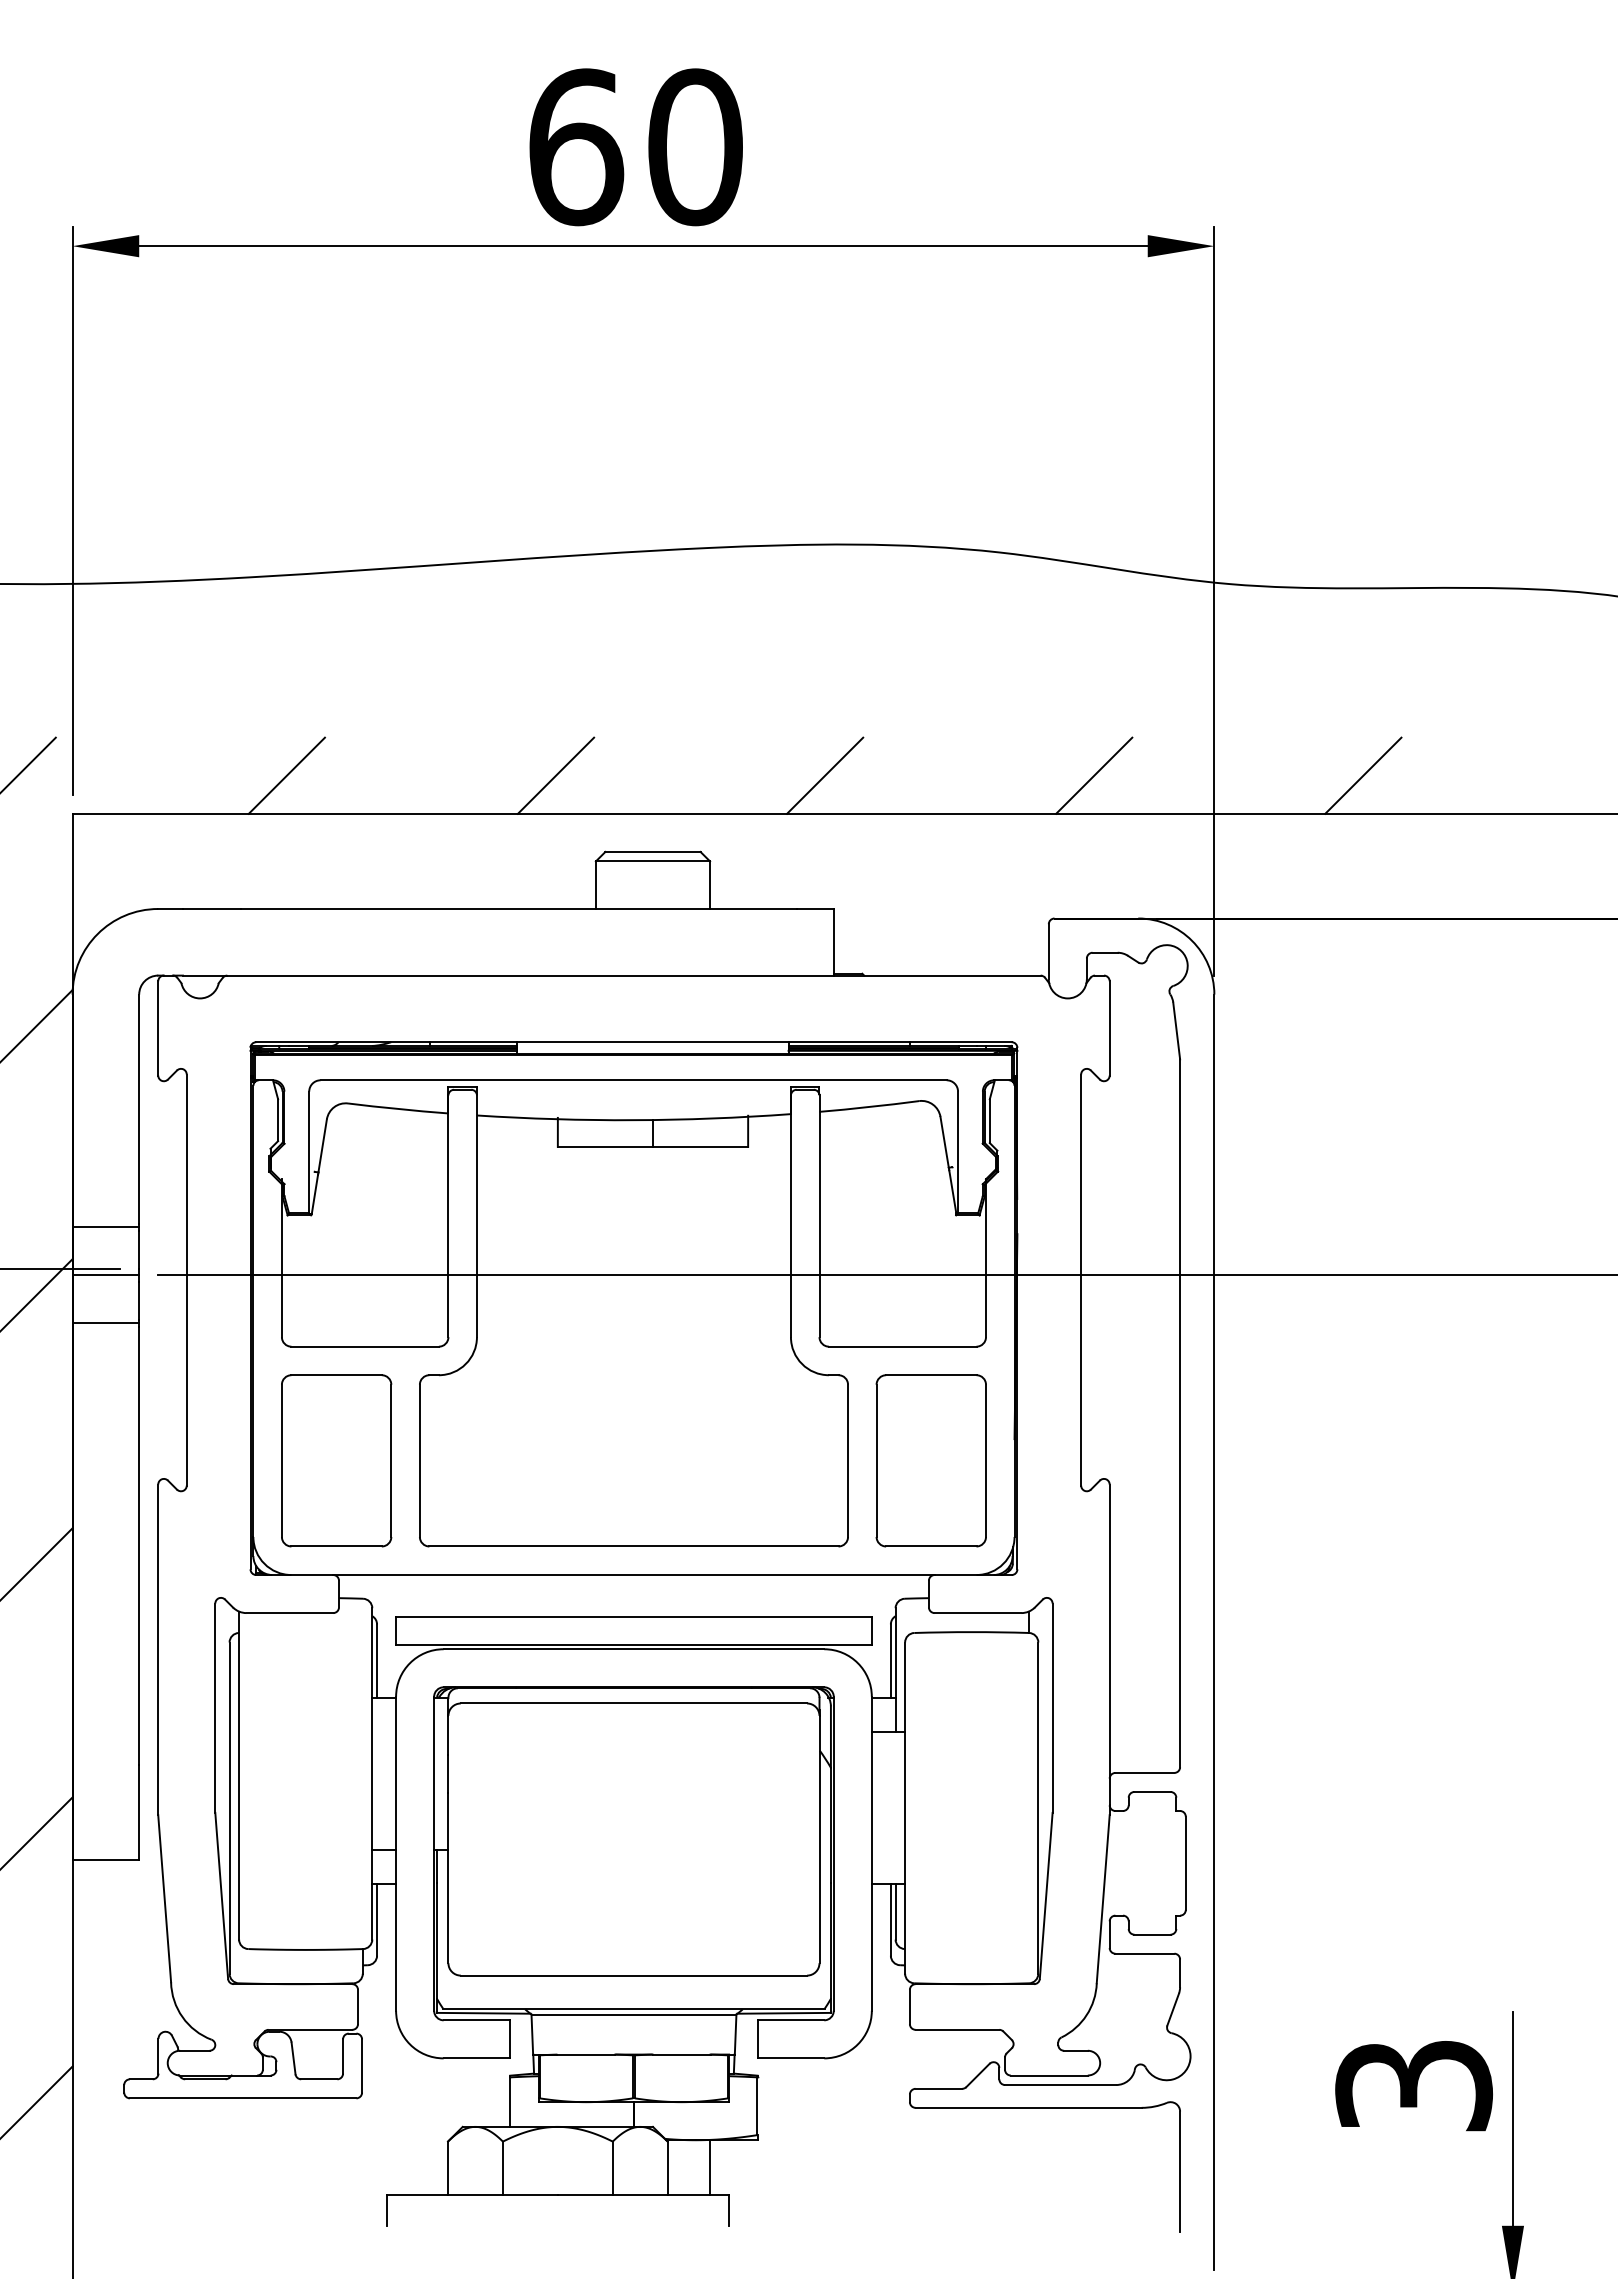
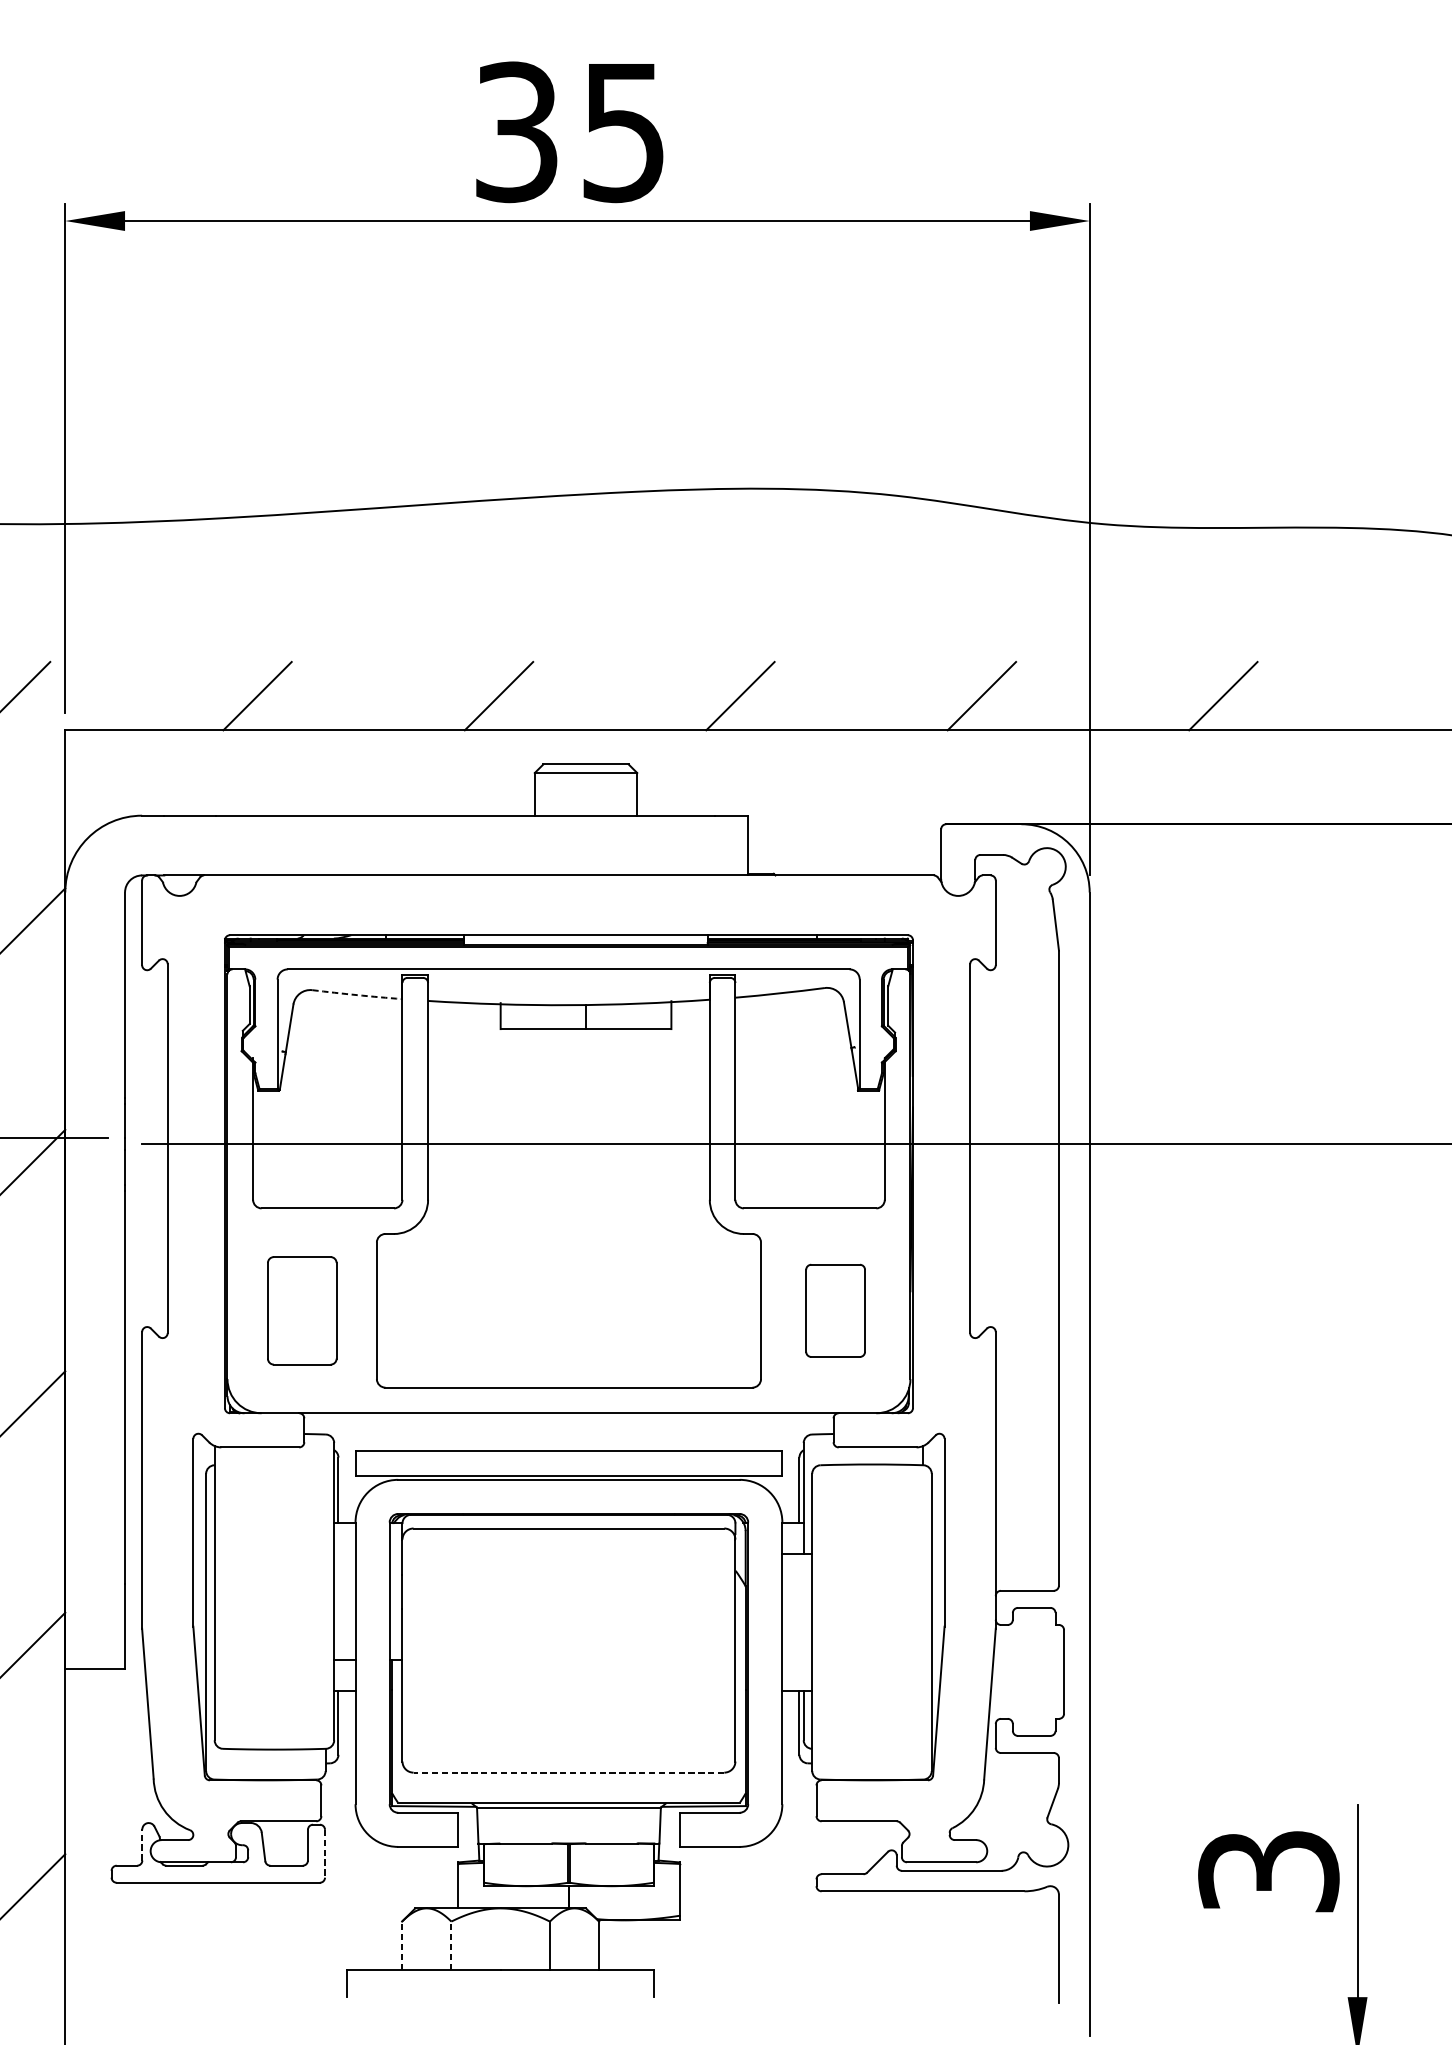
text: (635, 147) -> (570, 132), 60 -> 35
arc: (397, 1109) -> (356, 995), solid -> dashed
line: (105, 1227) -> (94, 1101), removed
line: (105, 1275) -> (94, 1144), removed
line: (105, 1323) -> (94, 1187), removed
part: (336, 1460) -> (302, 1310), size x0.7
part: (930, 1460) -> (835, 1310), size x0.6
line: (633, 1975) -> (568, 1772), solid -> dashed
line: (158, 2055) -> (142, 1844), solid -> dashed
line: (362, 2065) -> (325, 1853), solid -> dashed
line: (710, 2167) -> (637, 1944), removed
line: (447, 2168) -> (401, 1945), solid -> dashed
line: (502, 2168) -> (451, 1945), solid -> dashed

